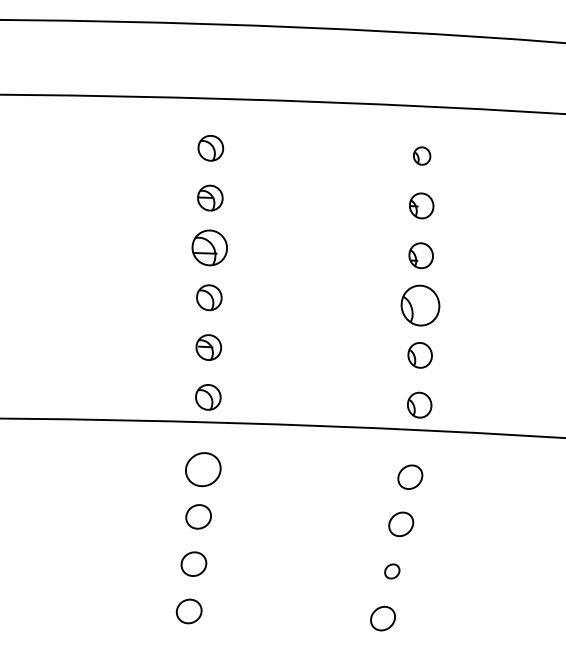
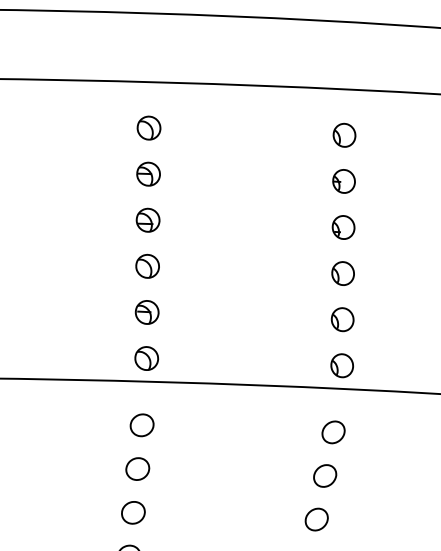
part: (421, 155) -> (343, 134), size x1.43
part: (209, 247) -> (147, 219), size x0.71
part: (420, 305) -> (342, 273), size x0.62
part: (203, 469) -> (142, 425), size x0.71
part: (392, 571) -> (317, 519), size x1.67

